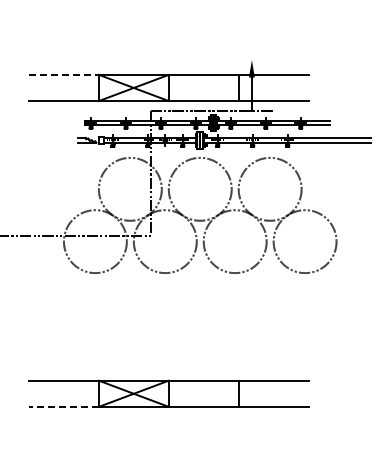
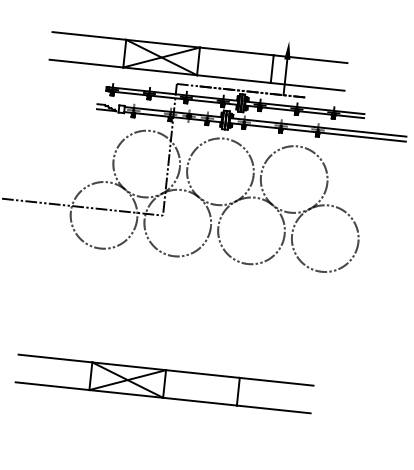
line: (63, 74) -> (88, 35), dashed -> solid
line: (63, 406) -> (52, 385), dashed -> solid

